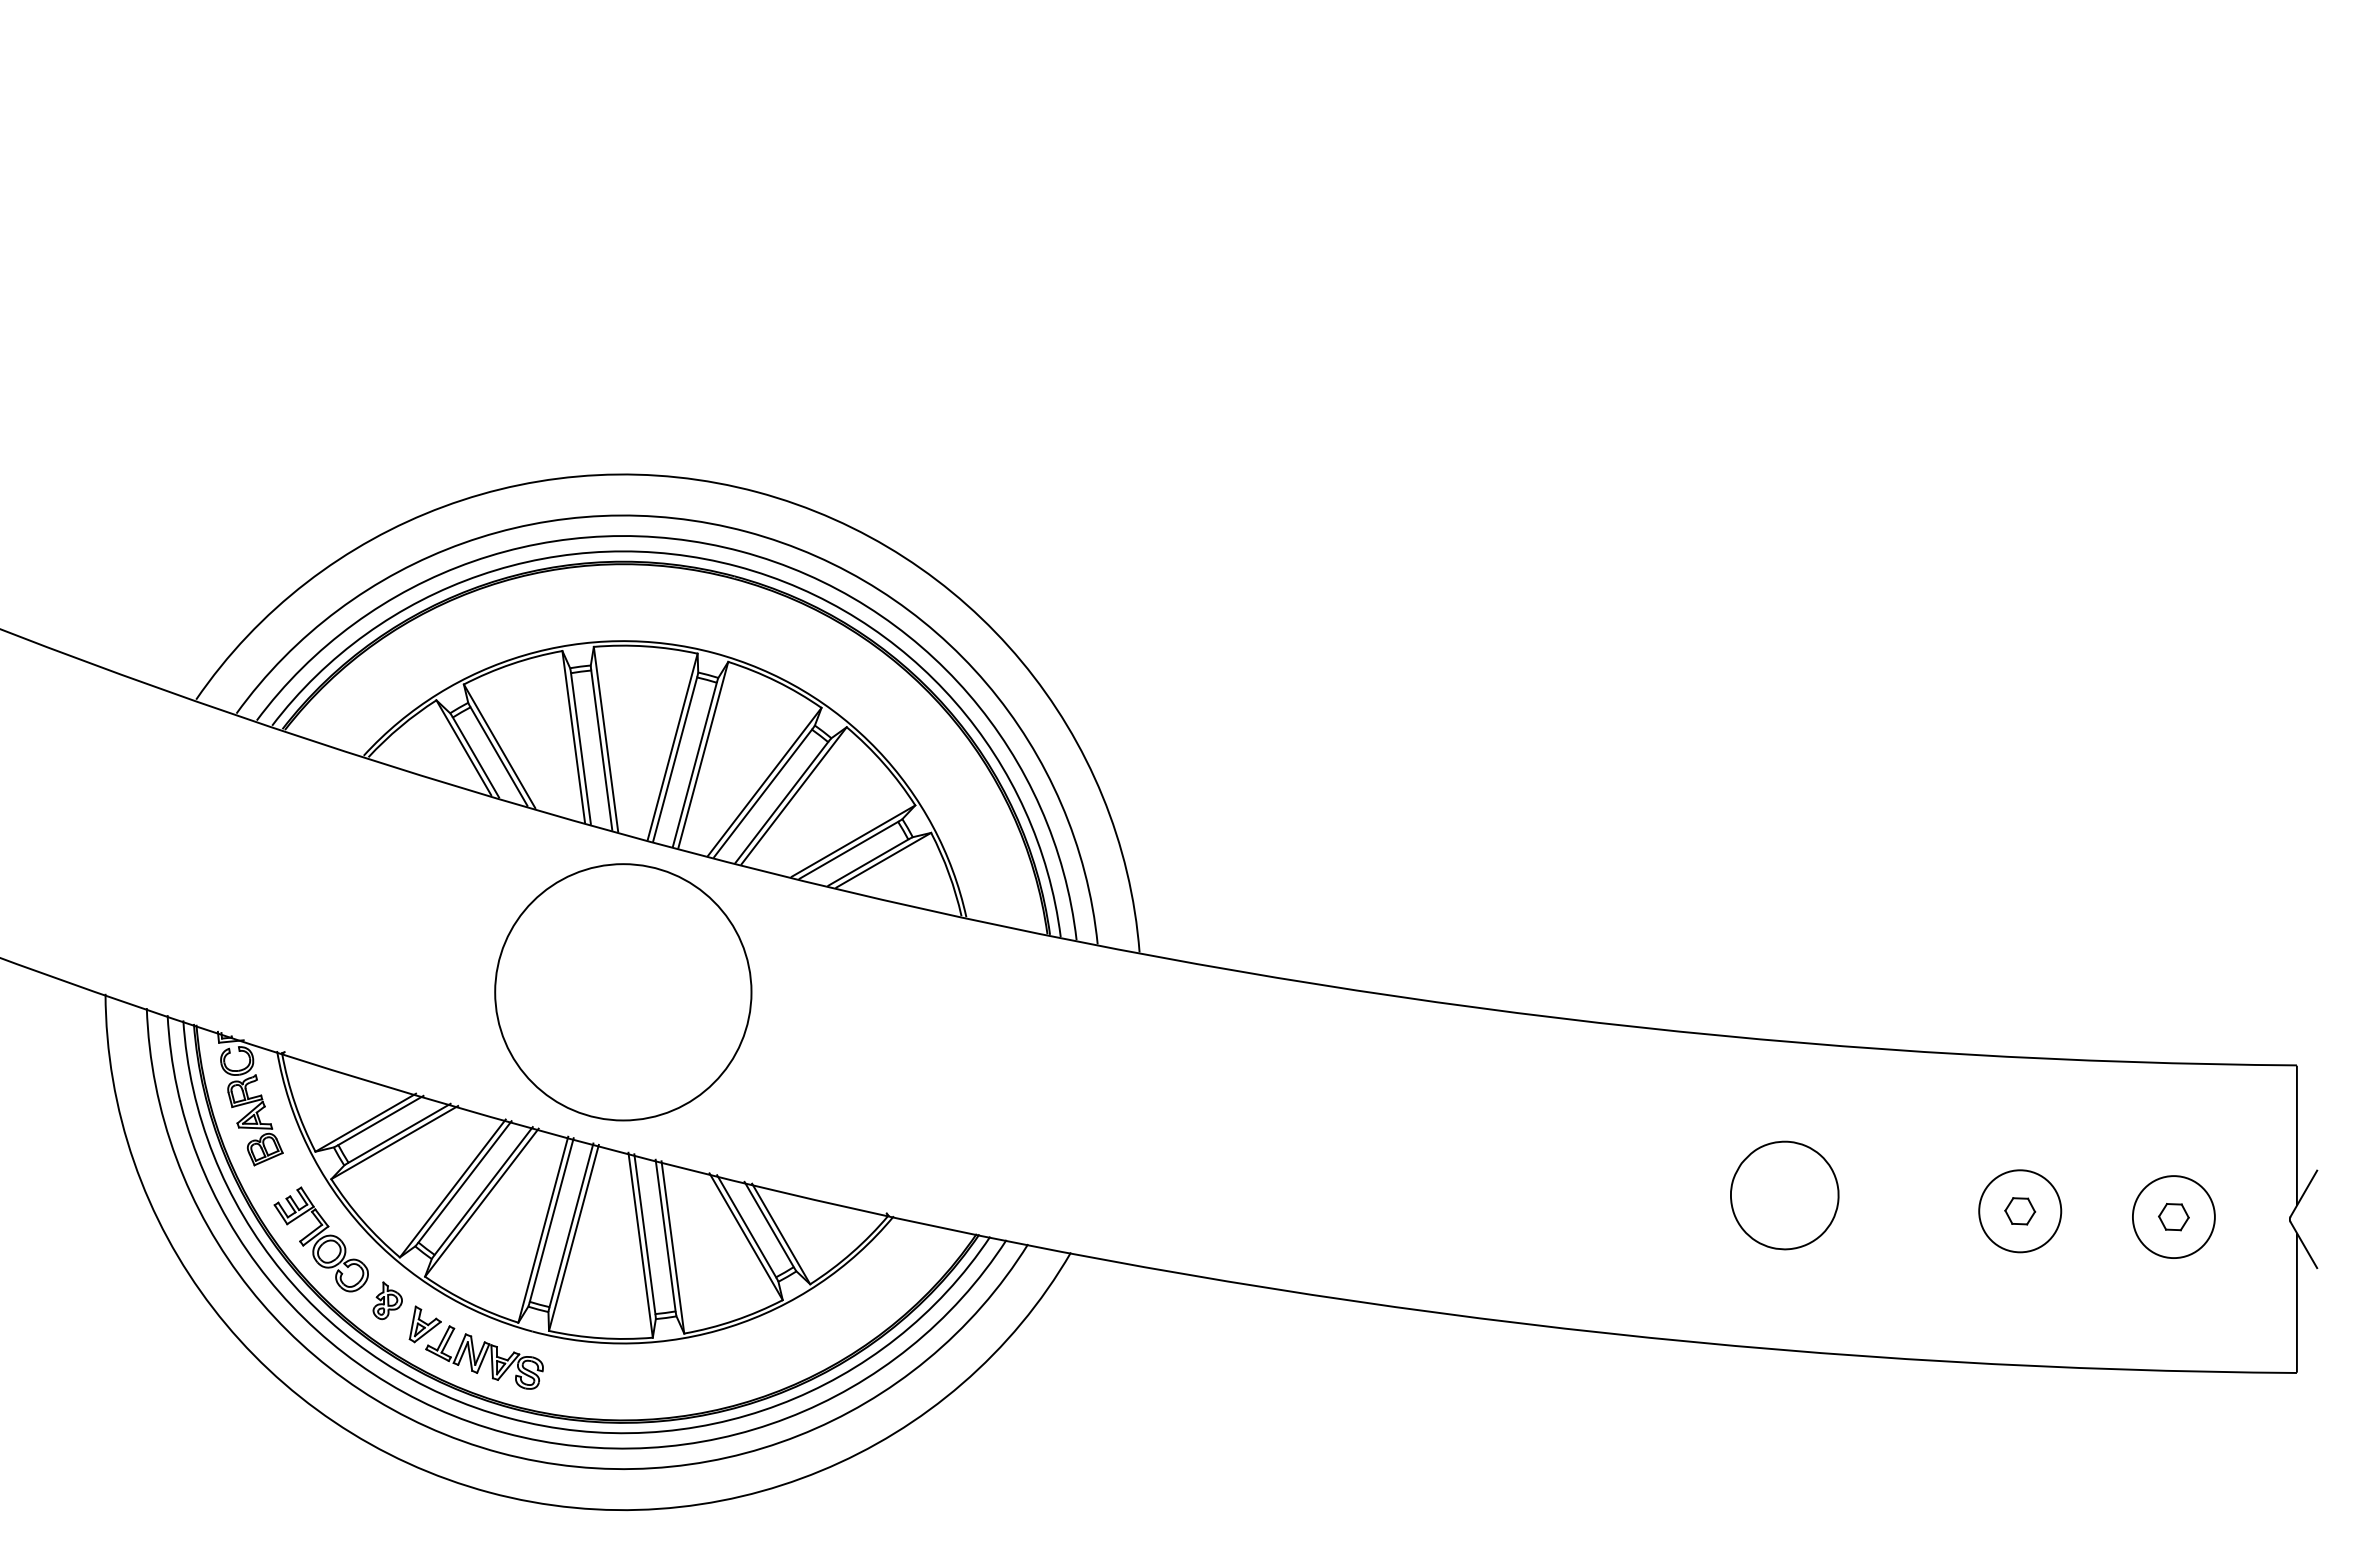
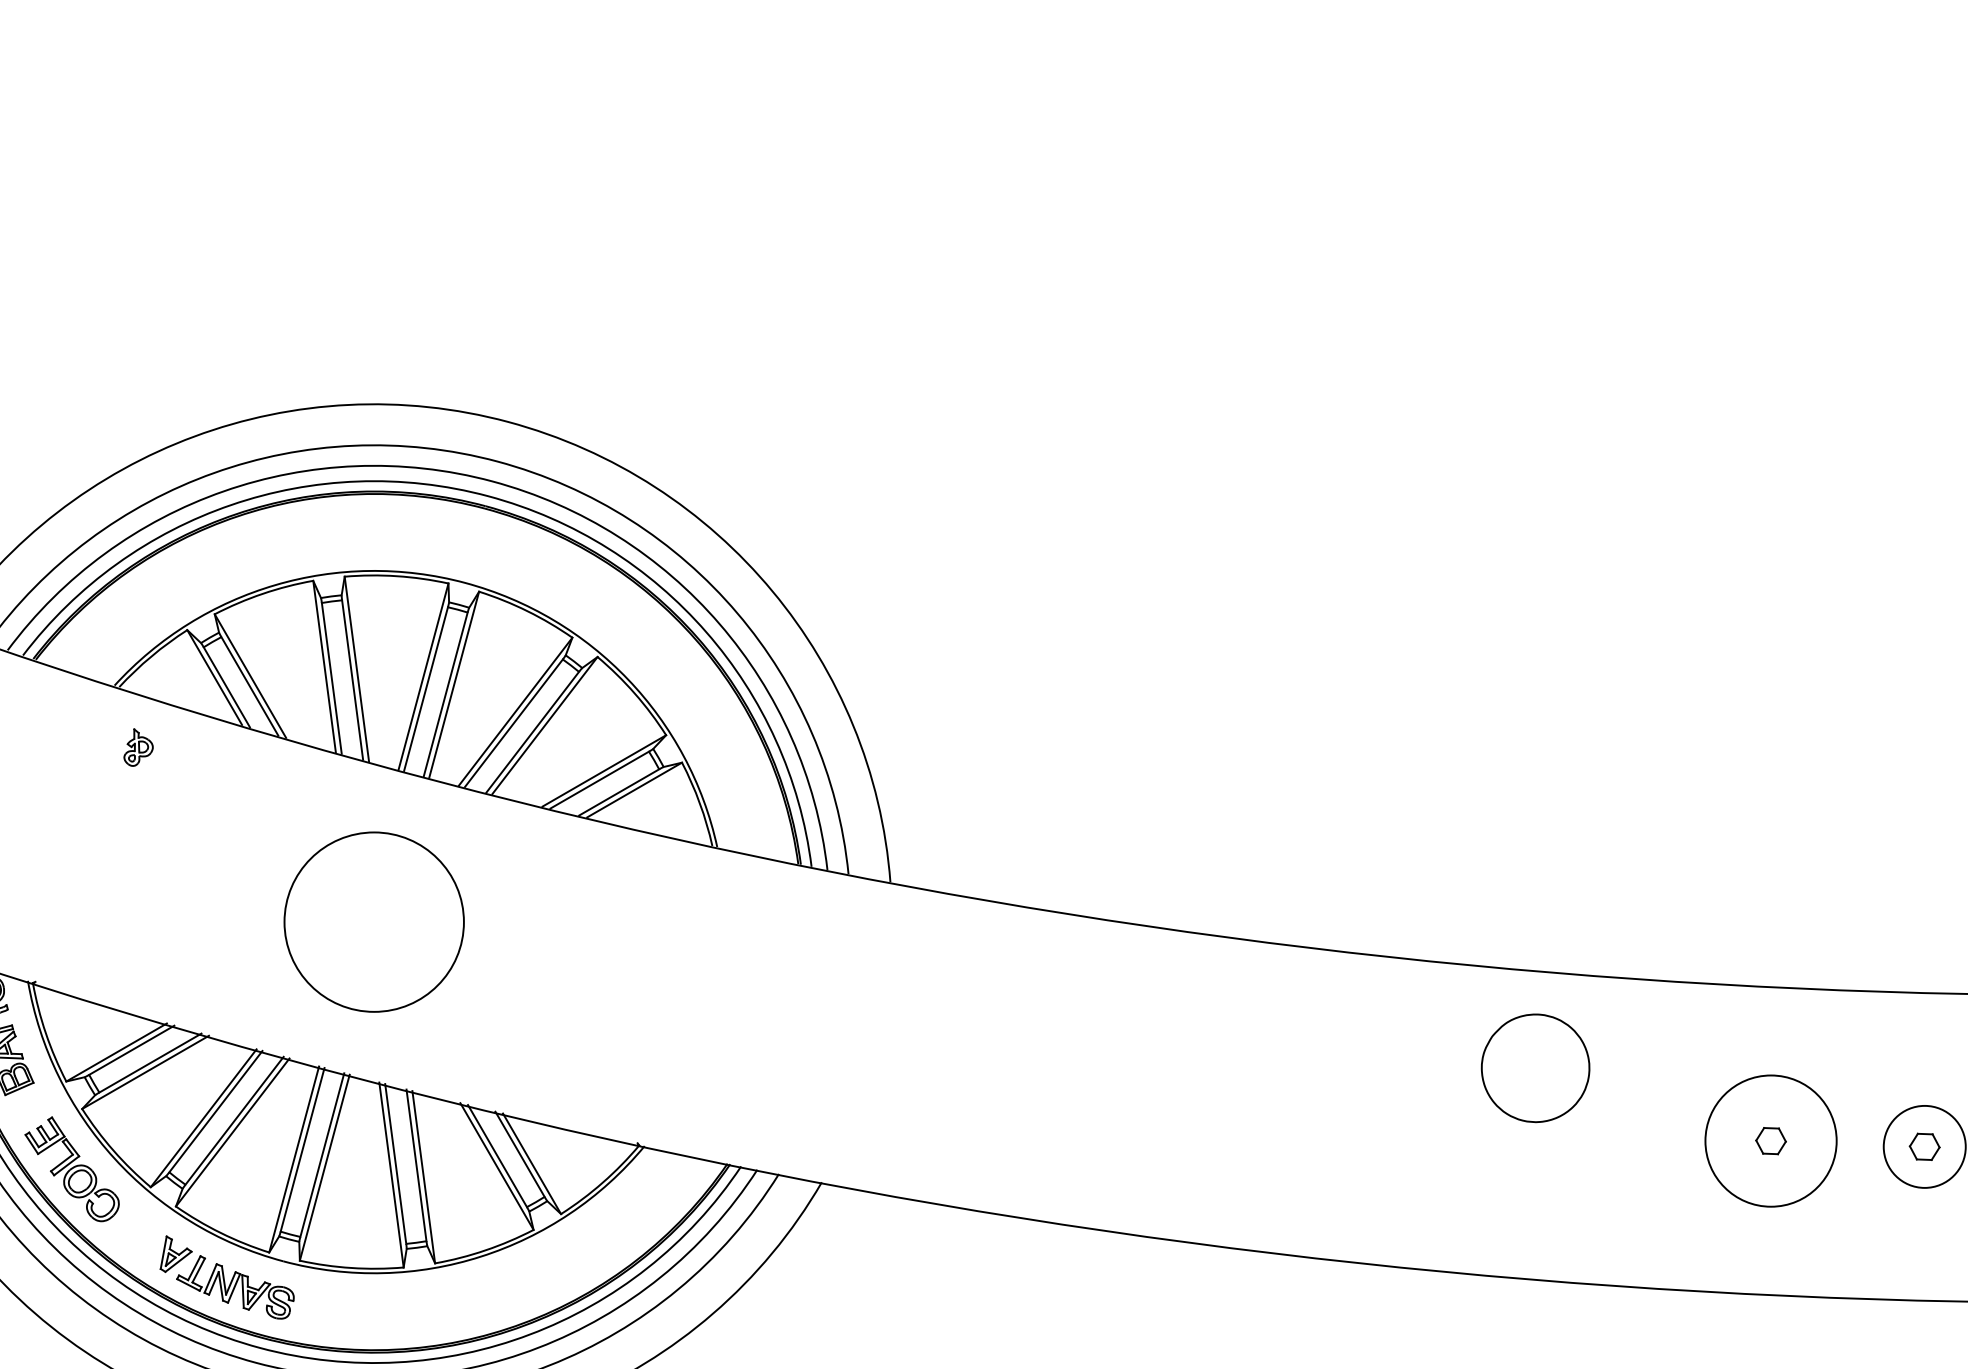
circle: (623, 992) -> (374, 922), size x0.7
part: (1784, 1195) -> (1535, 1068), moved
circle: (2020, 1211) -> (1771, 1141), size x1.6
part: (387, 1300) -> (138, 747), moved

